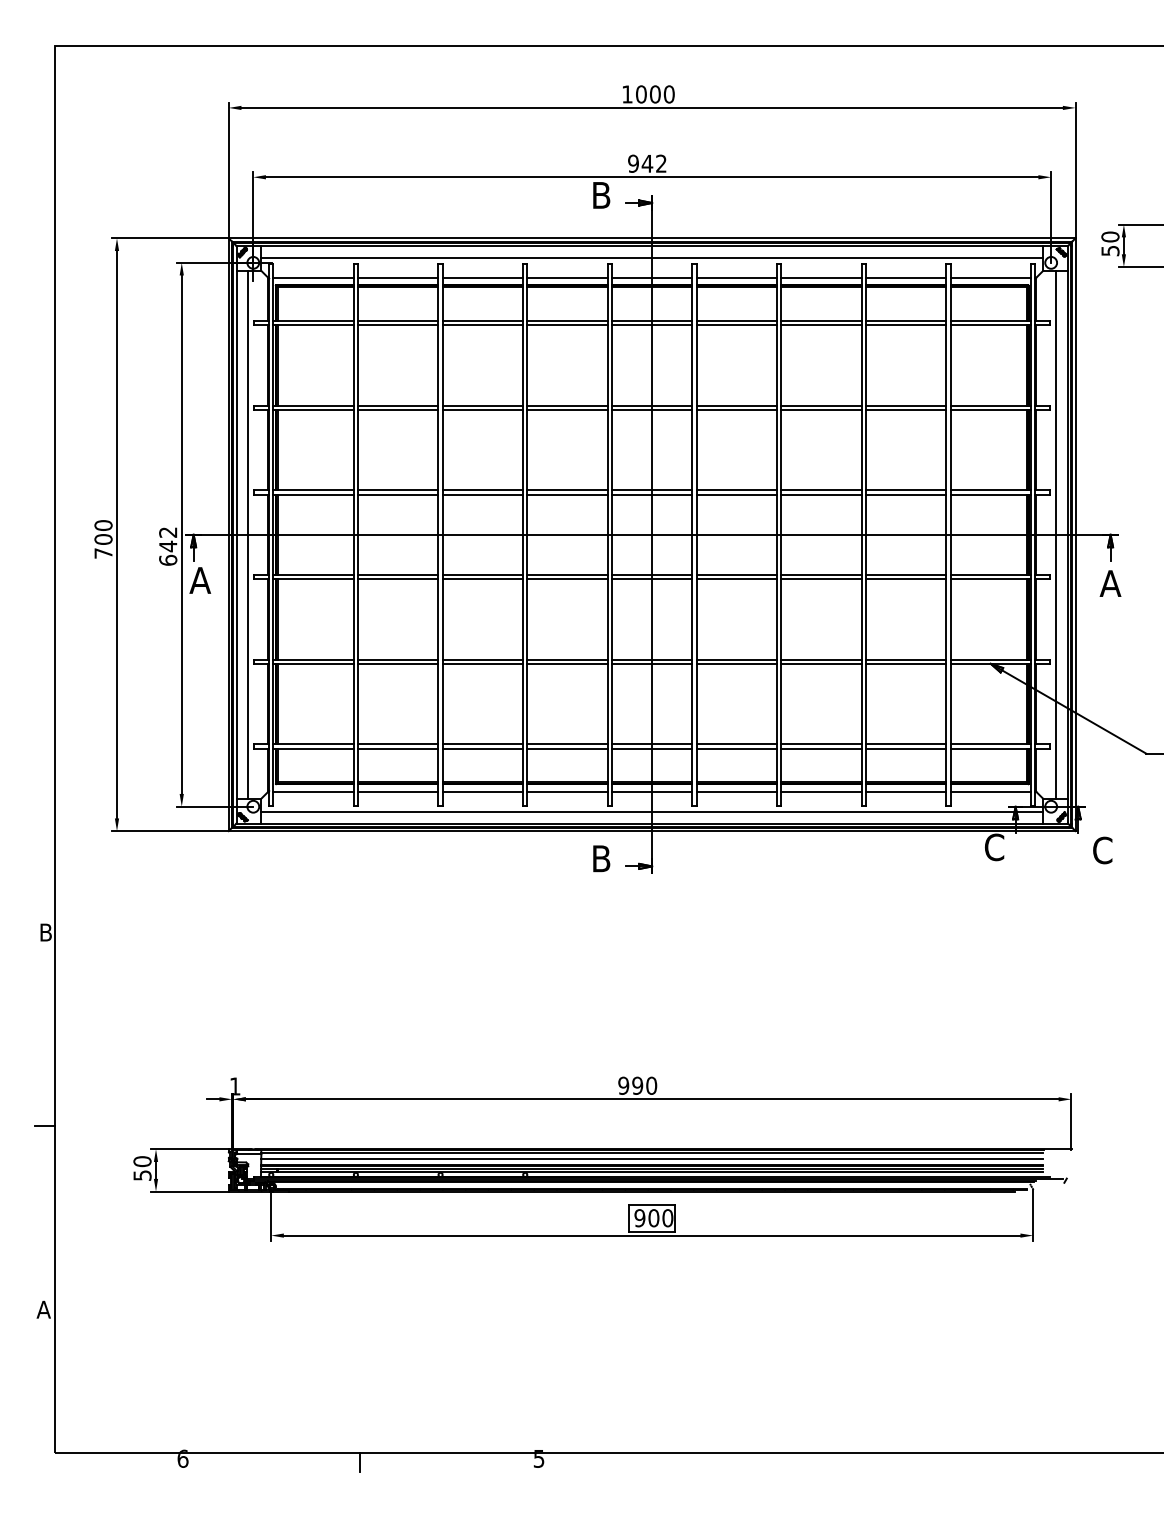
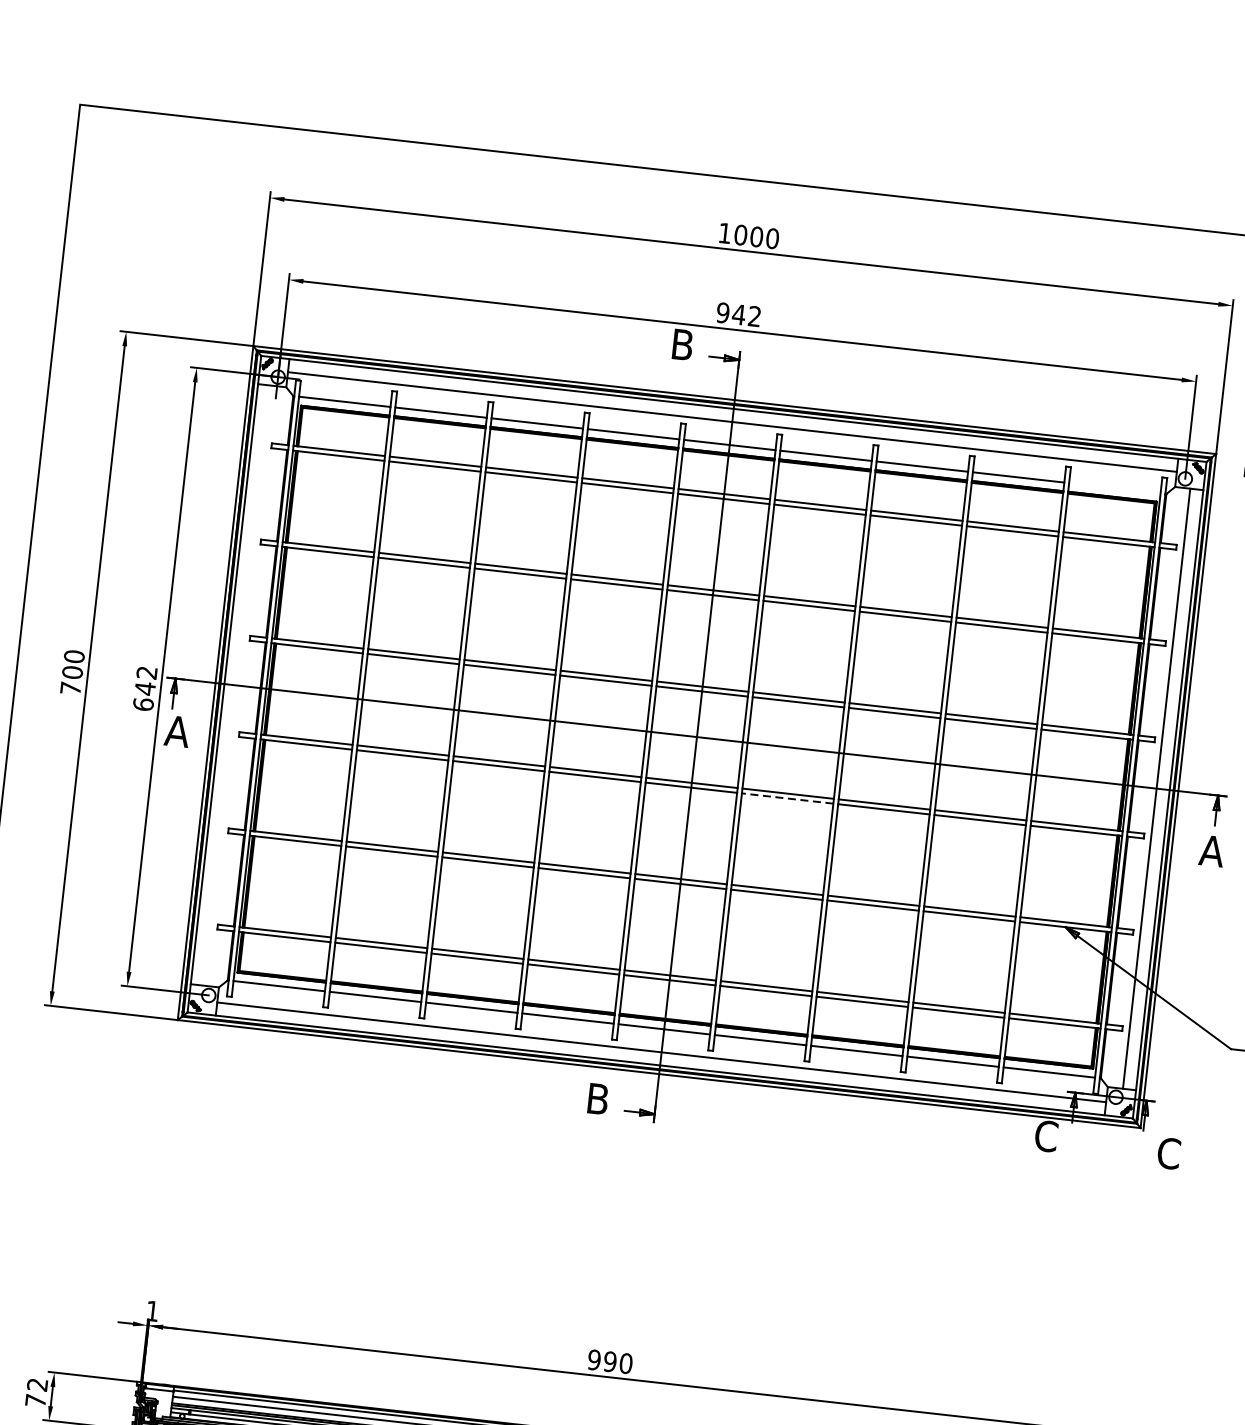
line: (990, 277) -> (1114, 487), removed
line: (248, 534) -> (238, 685), removed
line: (736, 579) -> (787, 798), solid -> dashed
text: (142, 1168) -> (36, 1392), 50 -> 72

